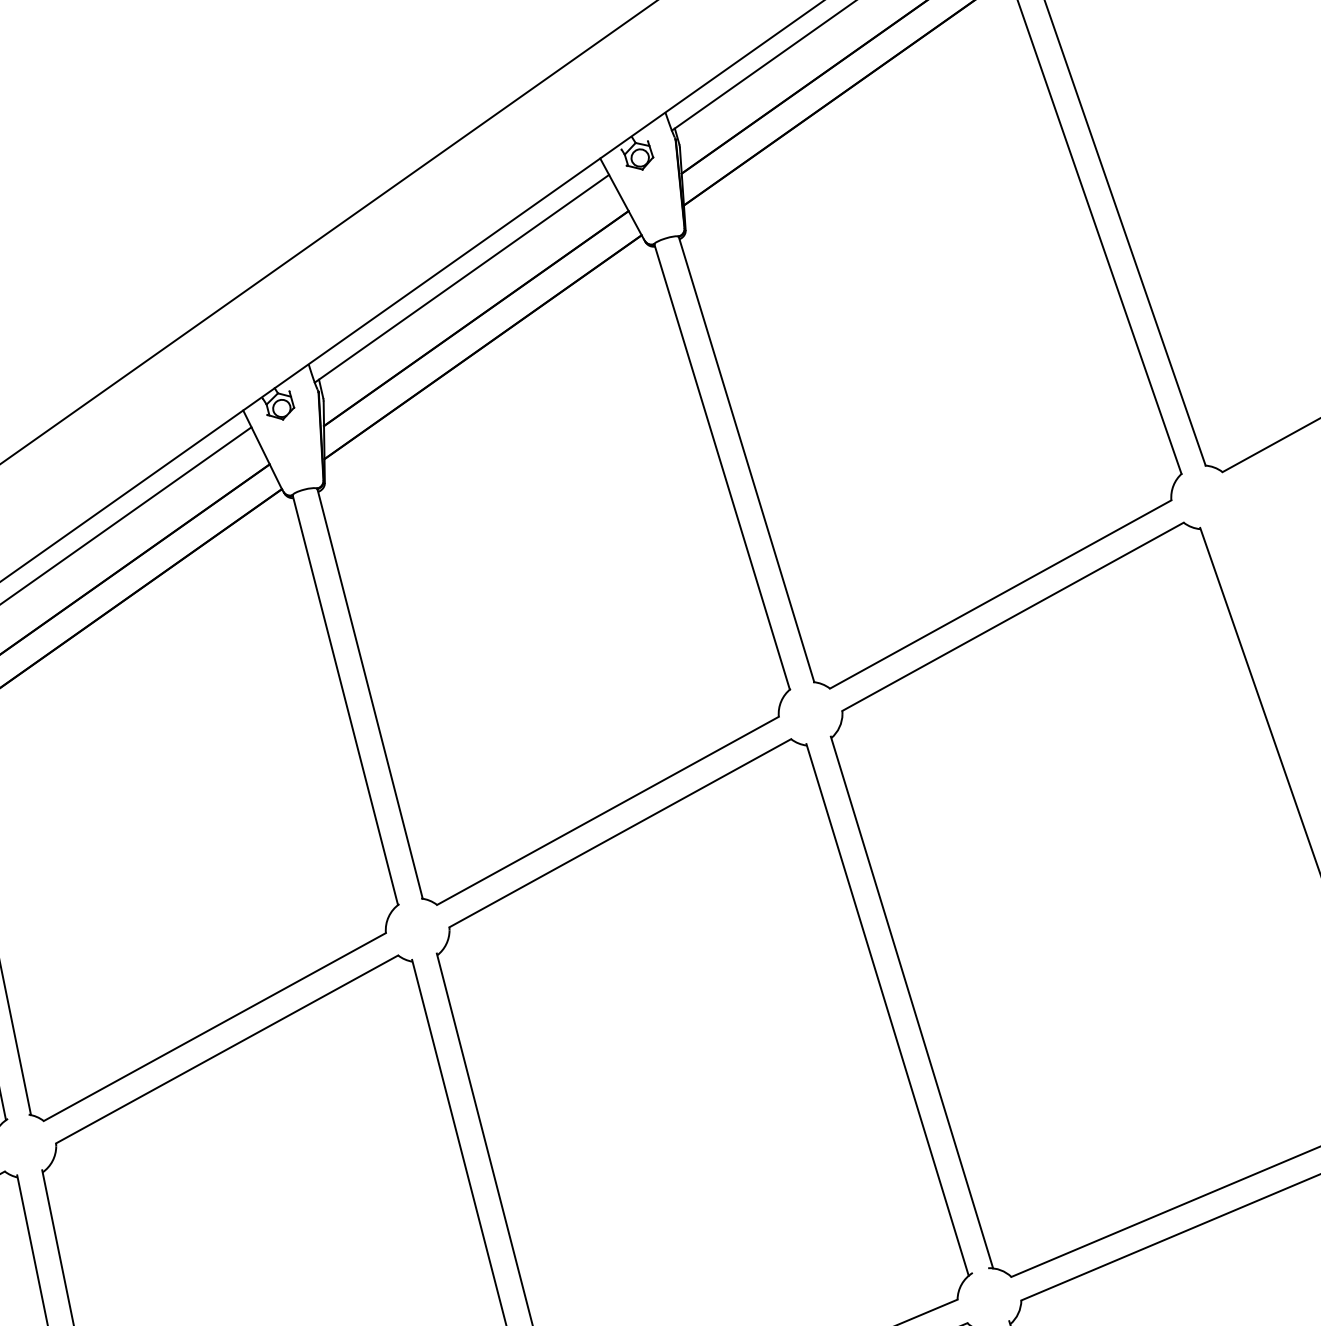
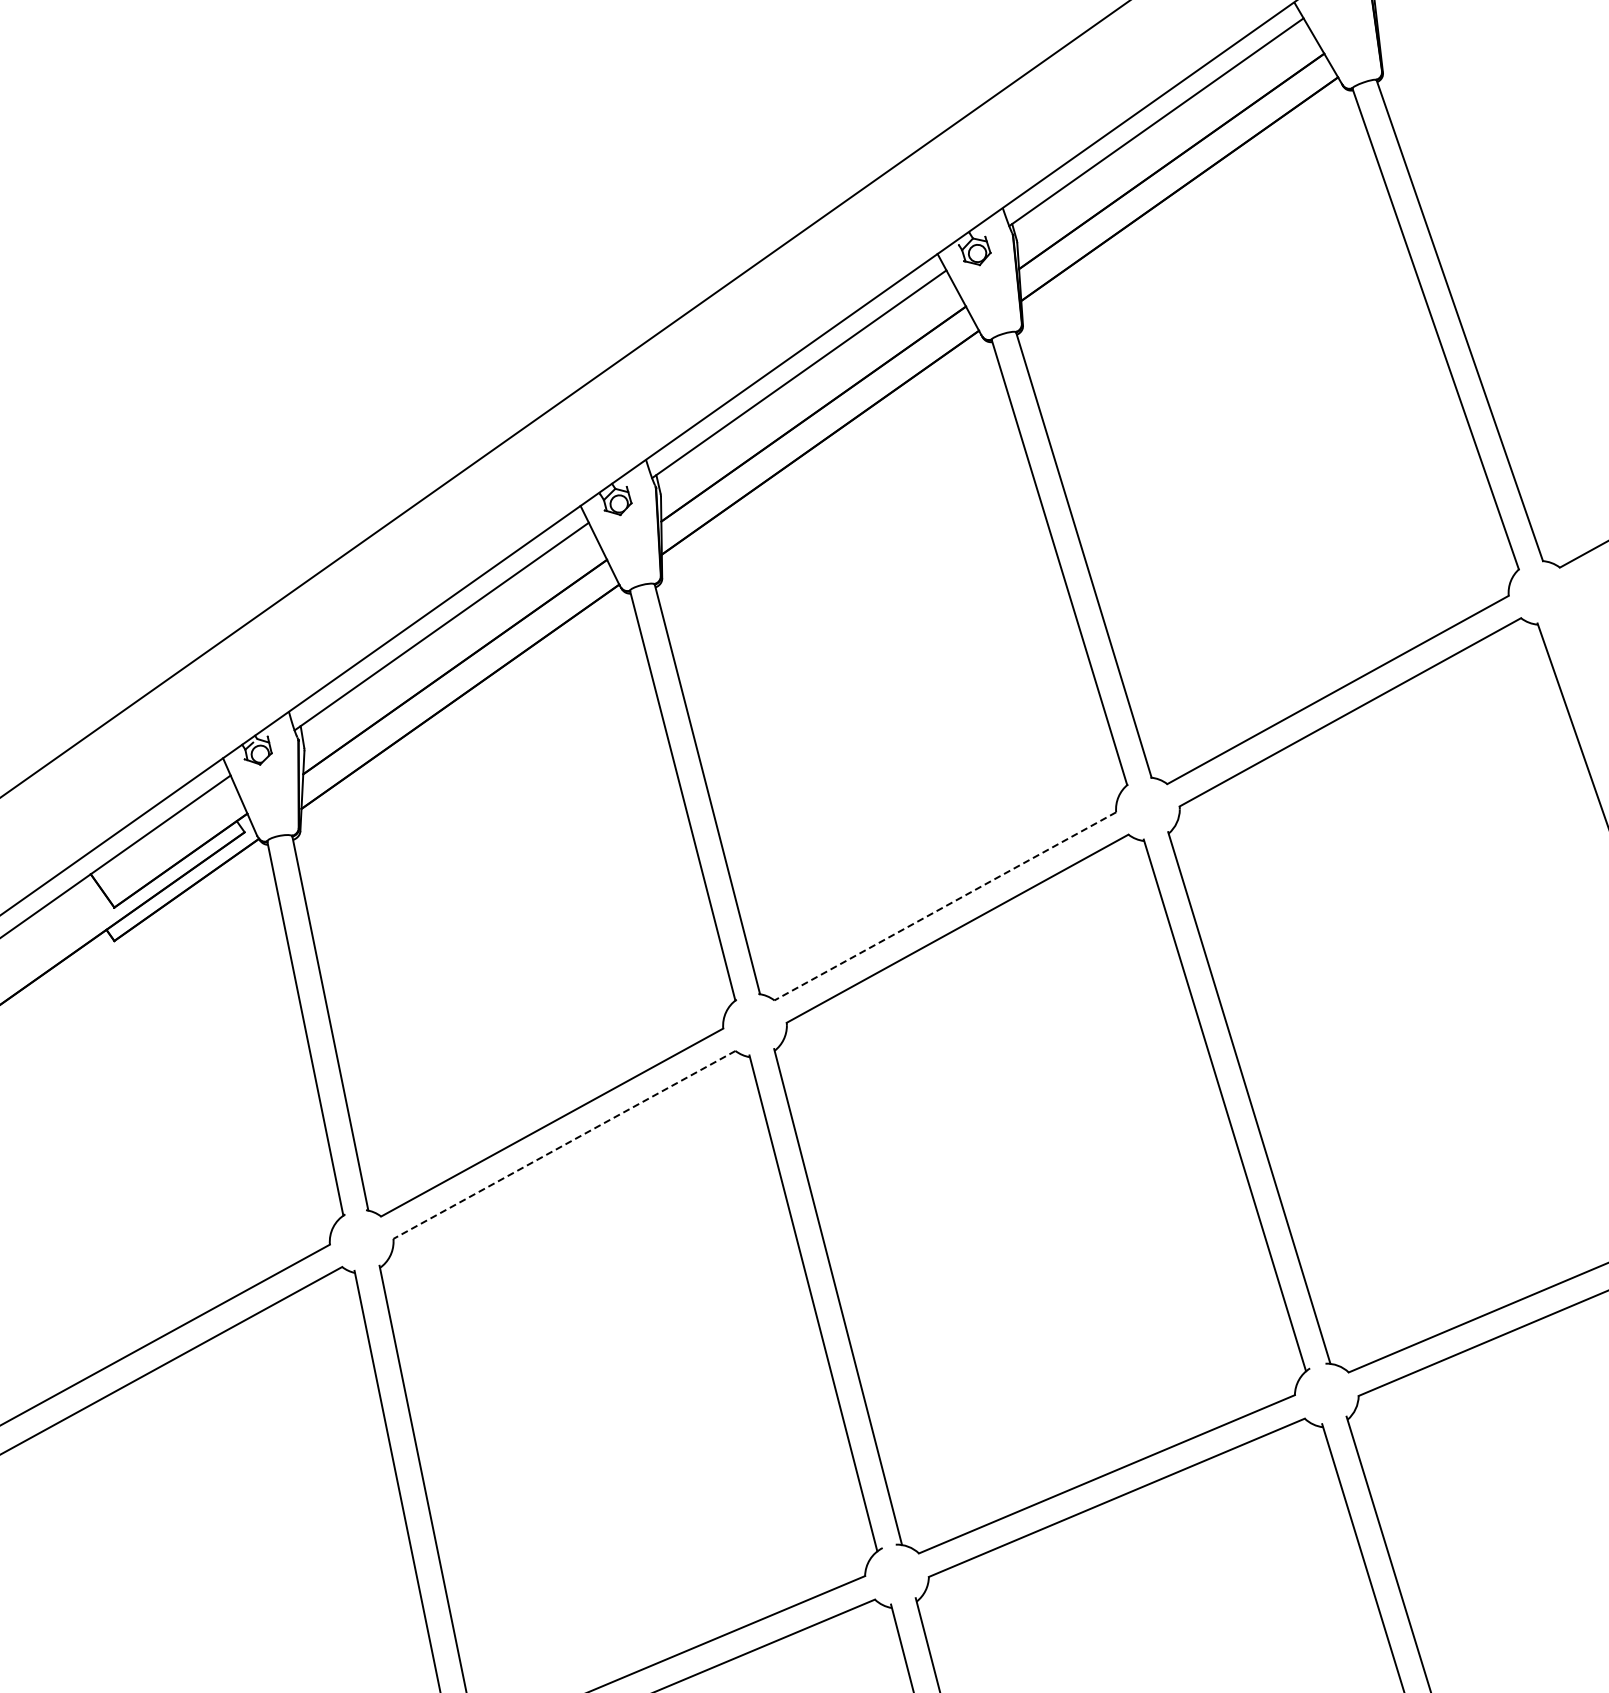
line: (607, 811) -> (944, 906), solid -> dashed
line: (227, 1050) -> (564, 1145), solid -> dashed

